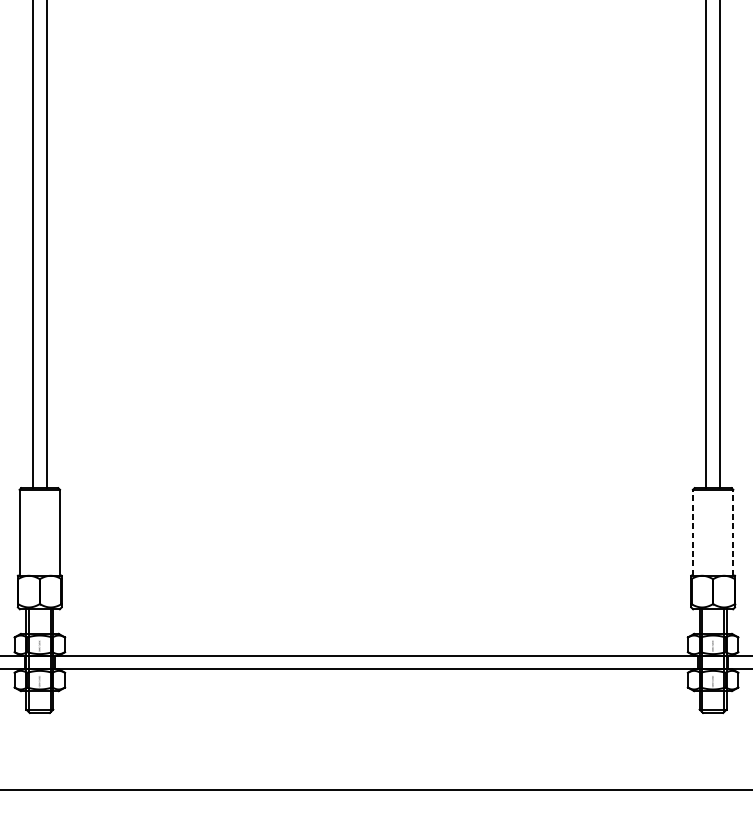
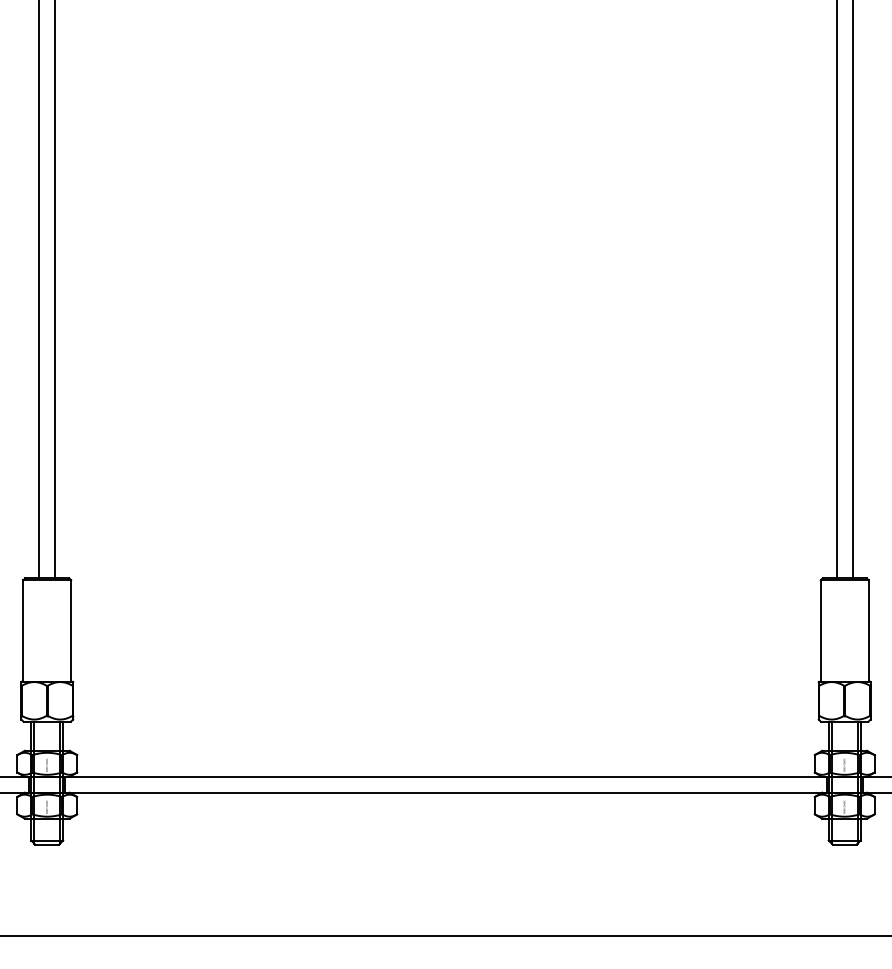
line: (692, 533) -> (820, 631), dashed -> solid
line: (733, 533) -> (868, 631), dashed -> solid

